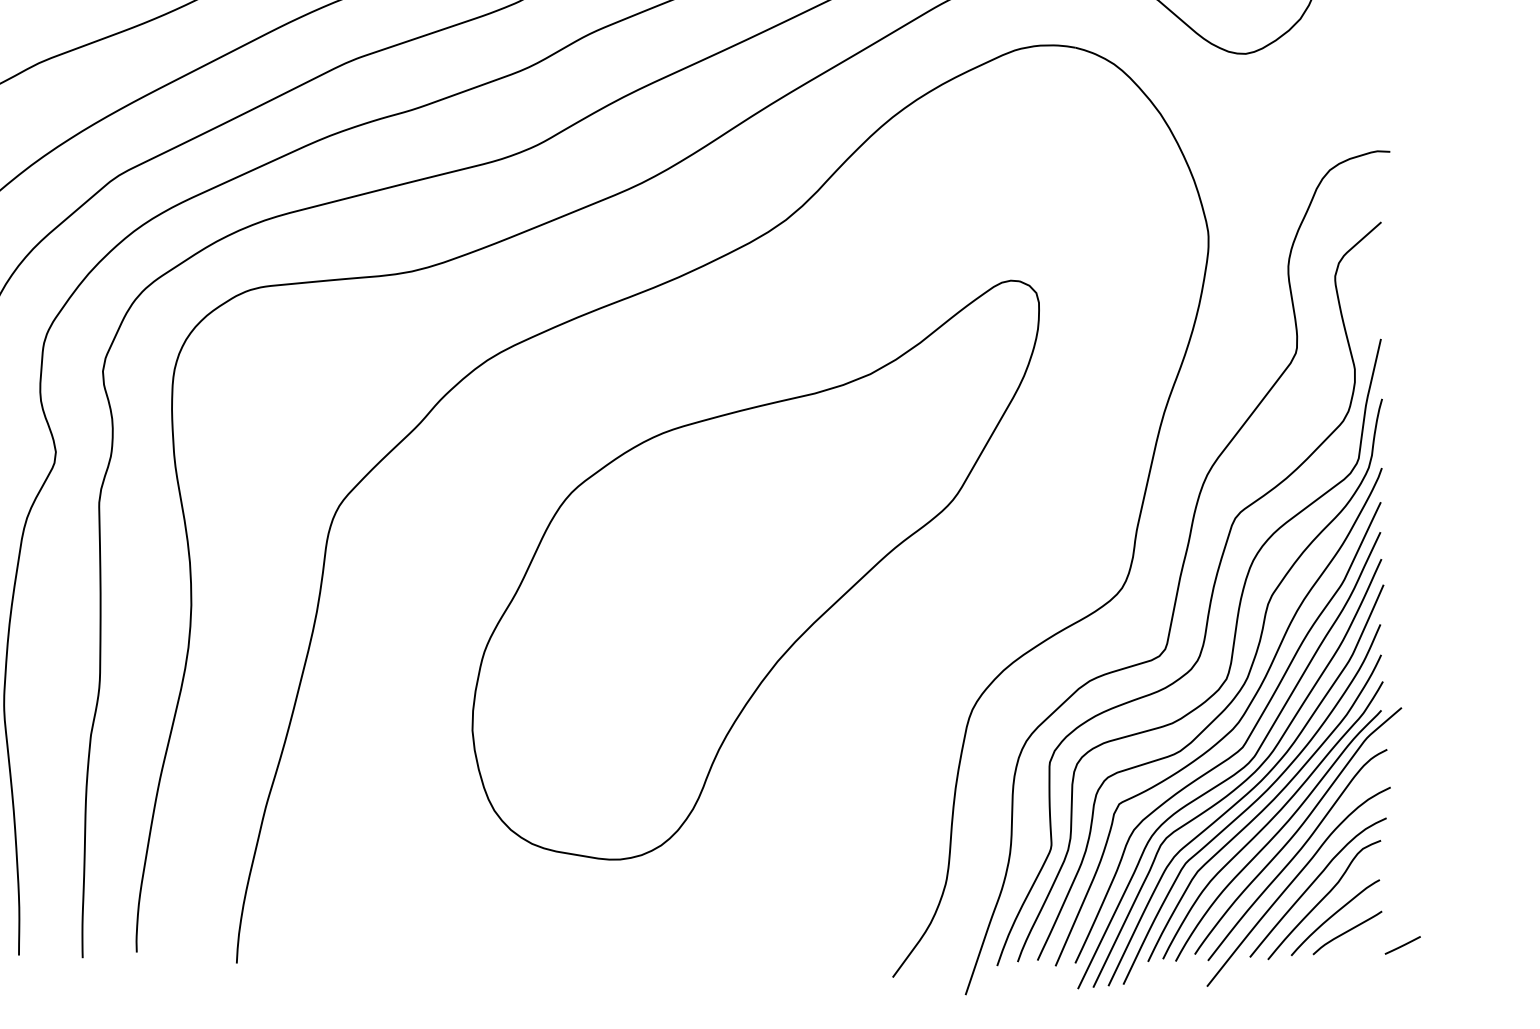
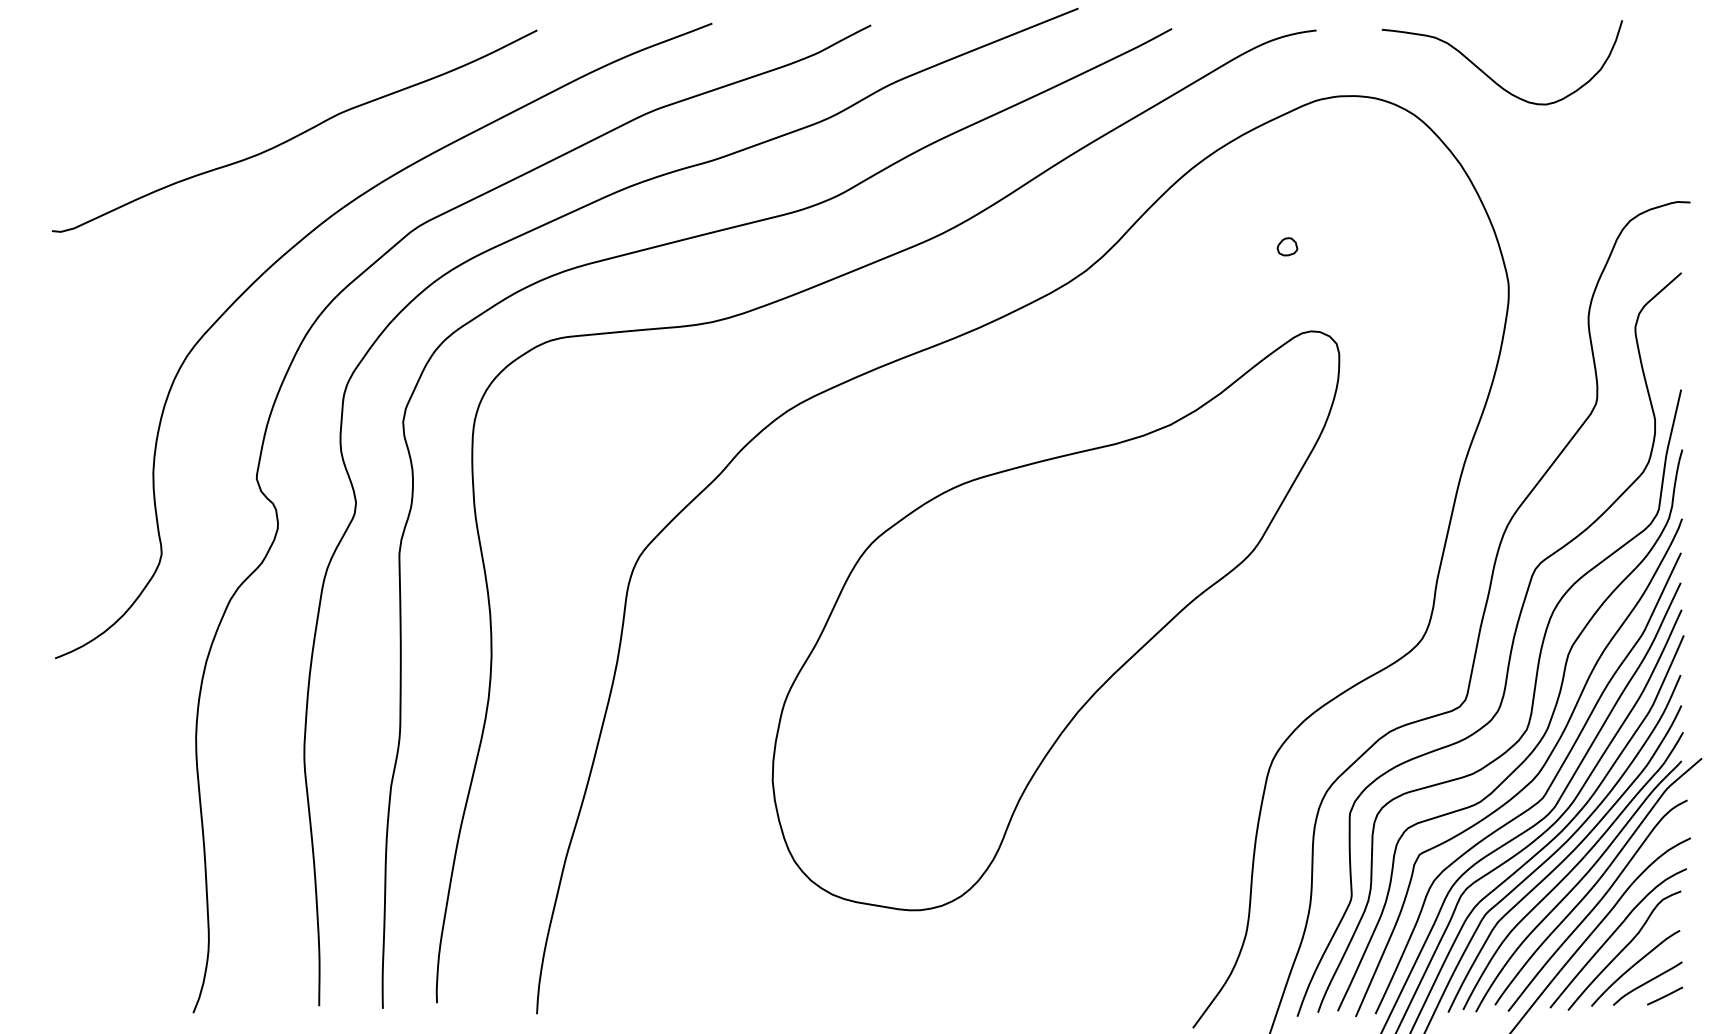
part: (987, 195) -> (1287, 246), added
line: (1402, 944) -> (1664, 995), moved

